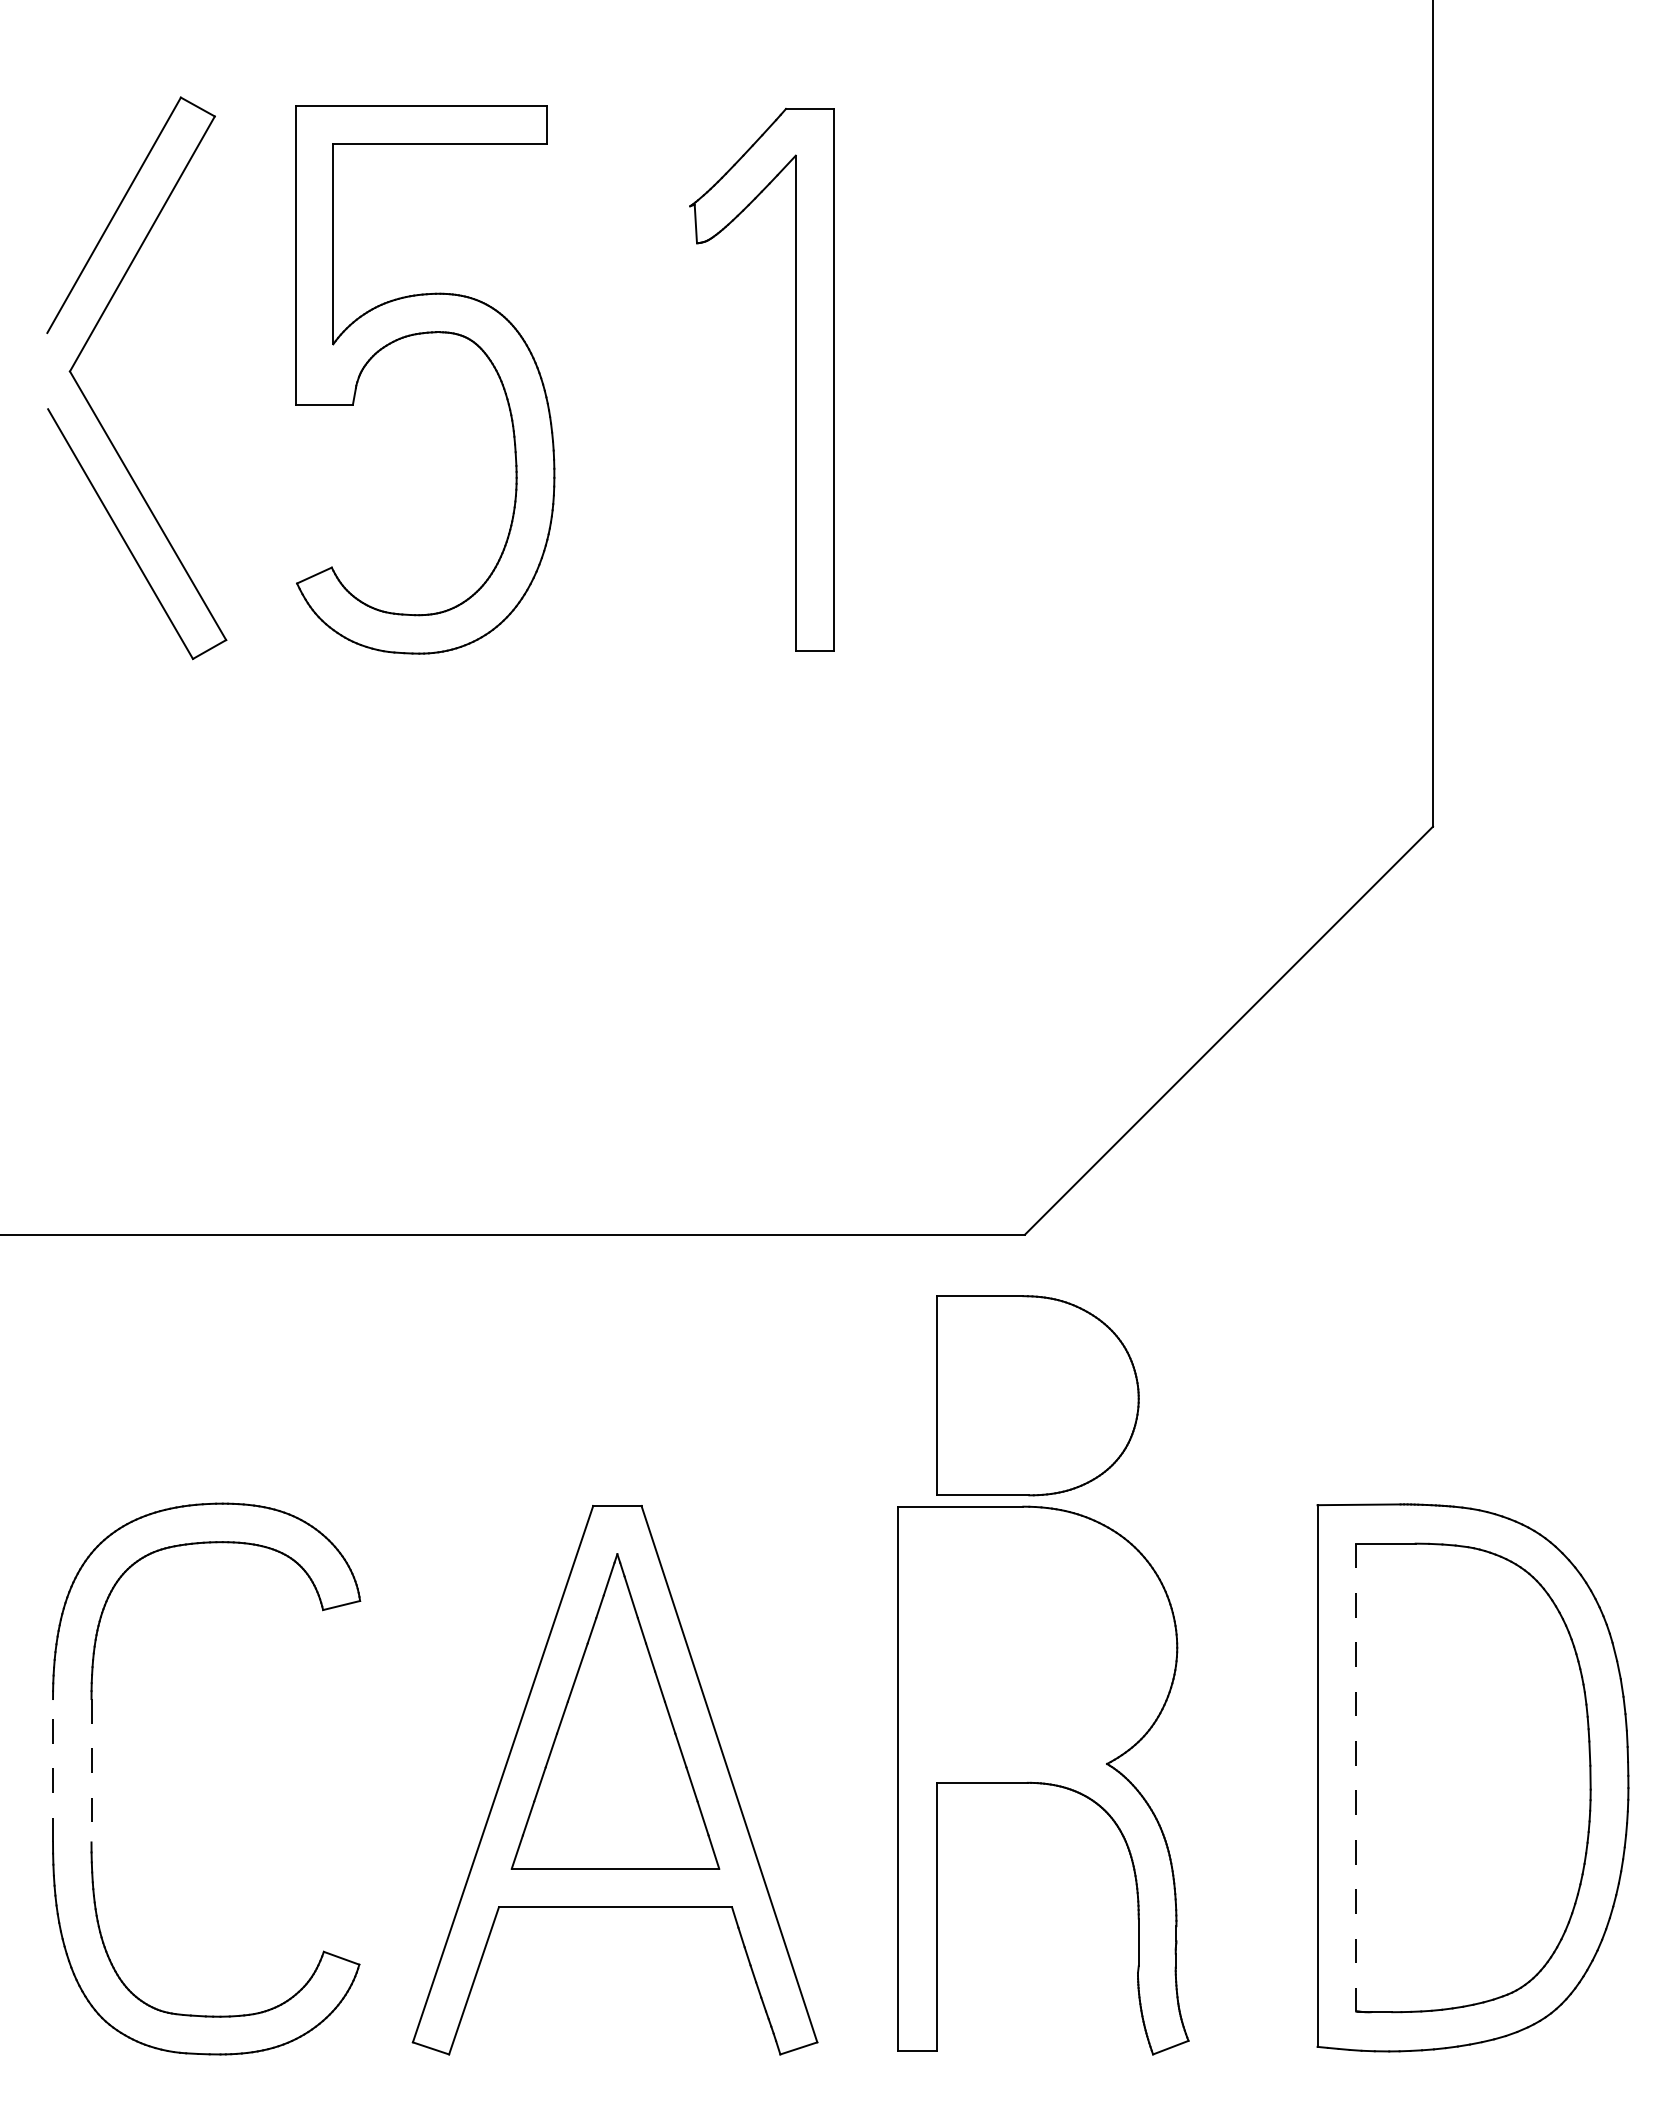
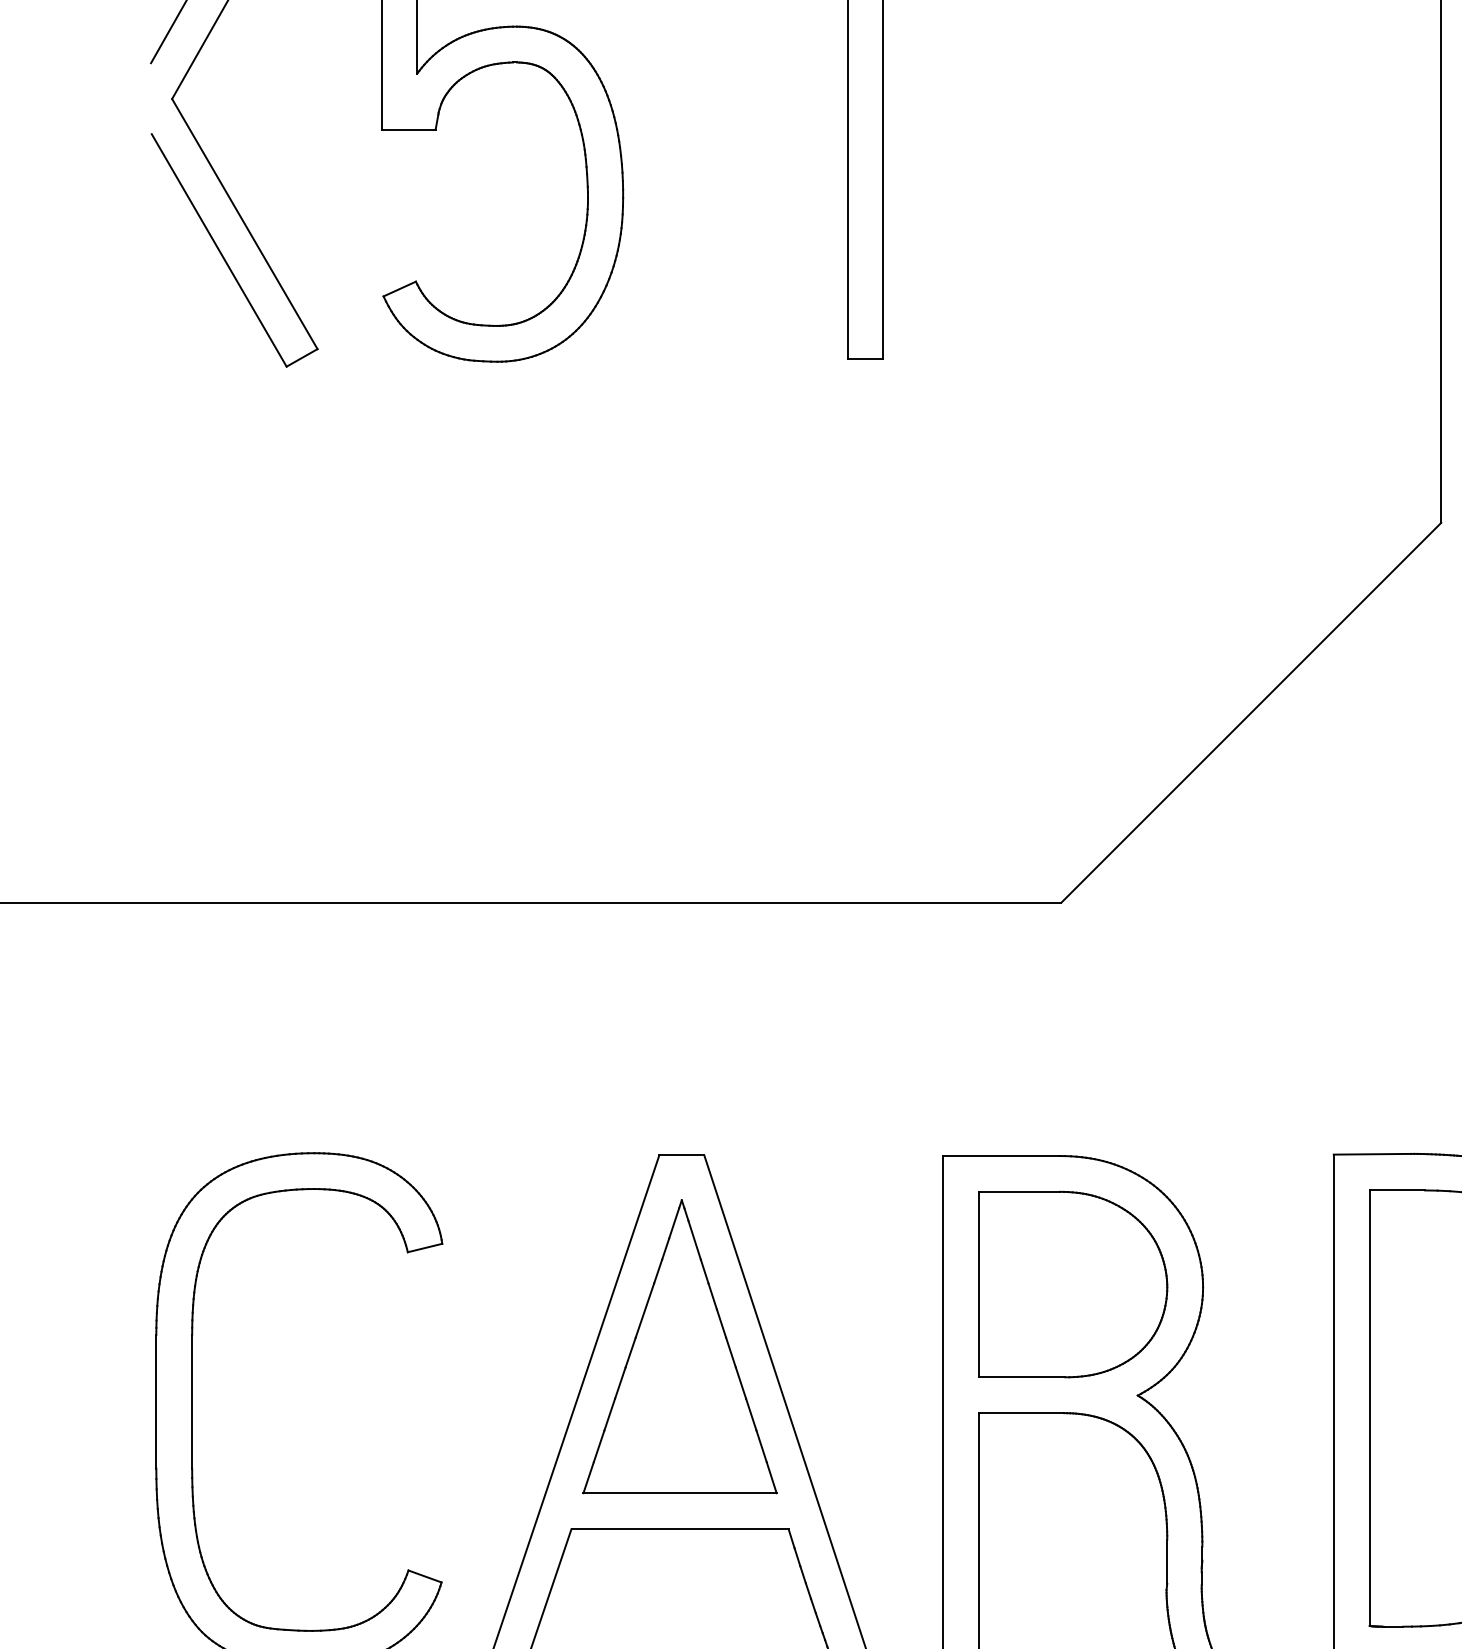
part: (1037, 1395) -> (1072, 1284), moved
line: (53, 1770) -> (156, 1401), dashed -> solid
line: (91, 1770) -> (192, 1401), dashed -> solid
line: (1356, 1777) -> (1370, 1408), dashed -> solid

